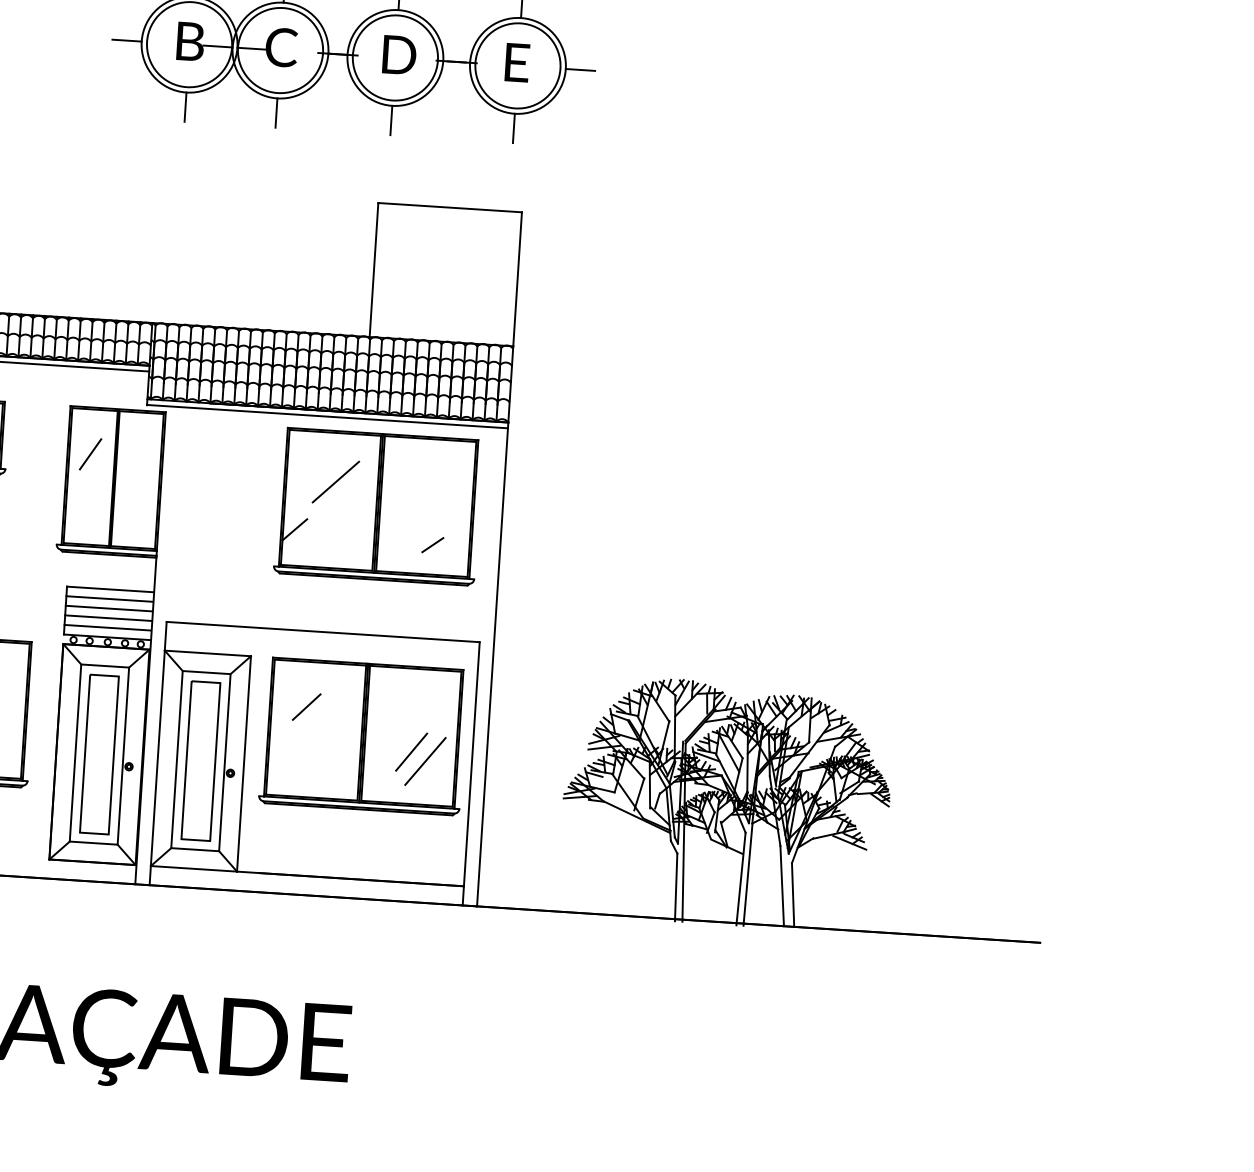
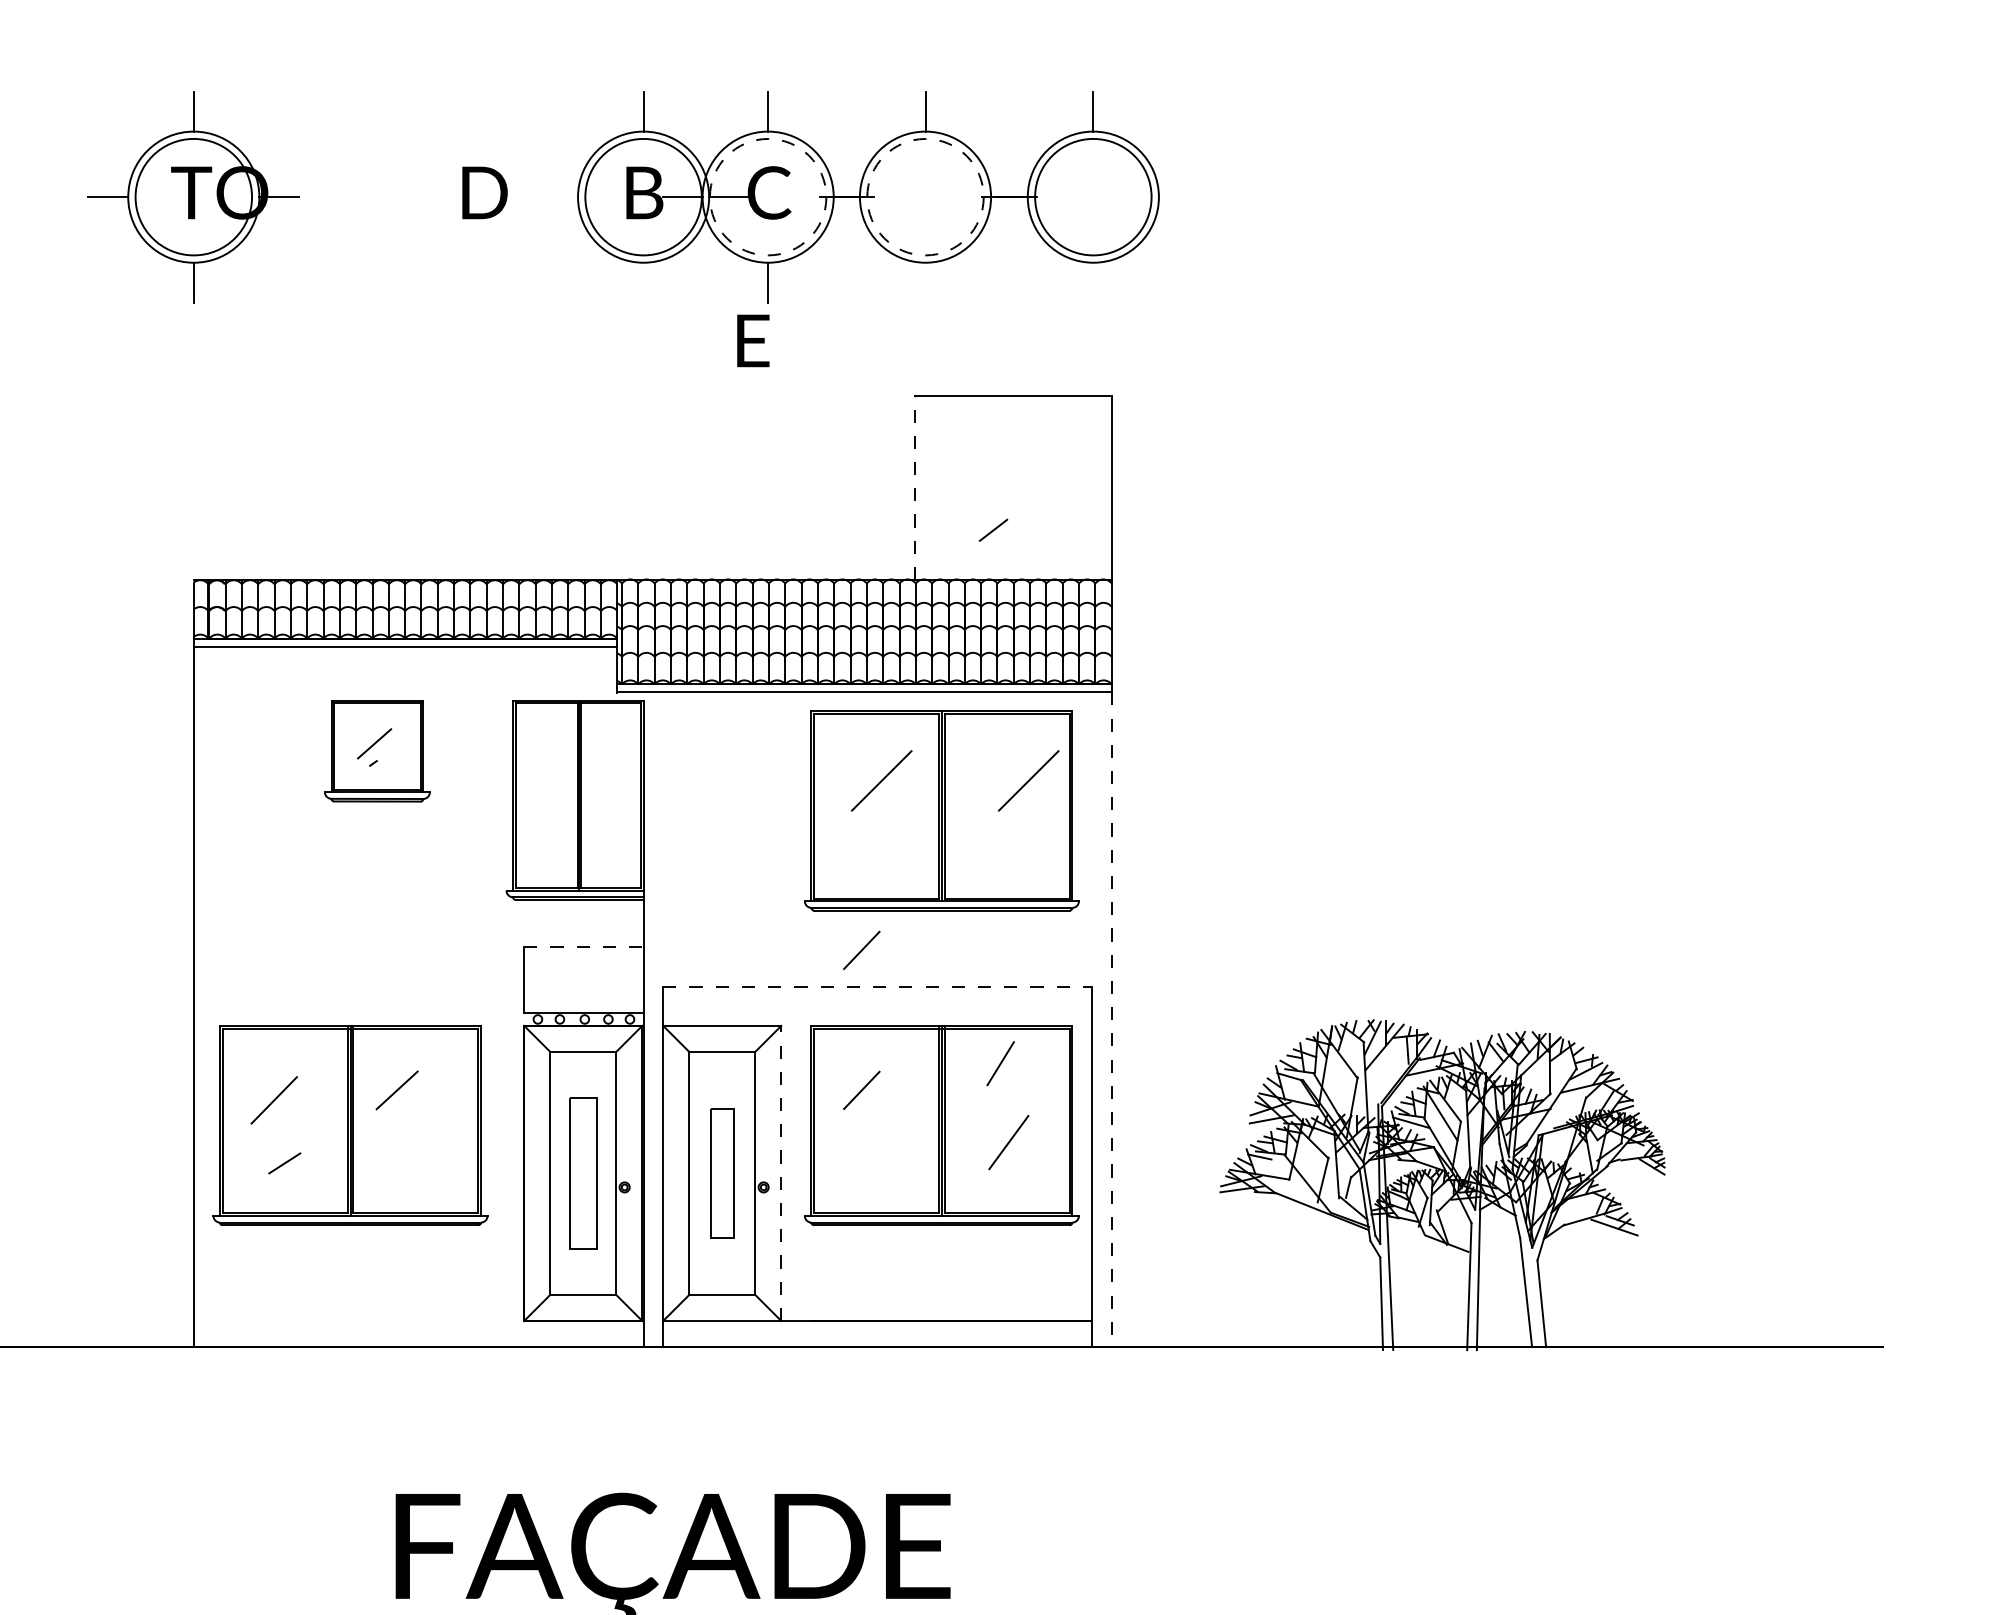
line: (126, 40) -> (557, 197), removed
circle: (280, 50) -> (767, 196), solid -> dashed
text: (399, 54) -> (484, 192), moved
circle: (395, 57) -> (925, 196), solid -> dashed
text: (517, 62) -> (753, 340), moved
line: (580, 70) -> (1178, 197), removed
line: (185, 106) -> (643, 282), removed
line: (391, 120) -> (925, 282), removed
line: (514, 128) -> (1093, 282), removed
line: (374, 270) -> (915, 488), solid -> dashed
line: (90, 454) -> (1000, 1063), moved
line: (443, 488) -> (1028, 780), added
line: (294, 529) -> (829, 849), removed
line: (432, 544) -> (993, 529), moved
line: (109, 589) -> (582, 947), solid -> dashed
line: (109, 599) -> (583, 960), removed
line: (313, 604) -> (861, 949), added
line: (109, 608) -> (583, 973), removed
line: (108, 618) -> (583, 986), removed
line: (107, 627) -> (583, 999), removed
line: (323, 632) -> (878, 986), solid -> dashed
line: (492, 667) -> (1111, 1020), solid -> dashed
part: (99, 754) -> (583, 1173), size x0.7
part: (201, 761) -> (722, 1173), size x0.6
line: (425, 761) -> (1028, 1153), removed
line: (244, 763) -> (781, 1173), solid -> dashed

